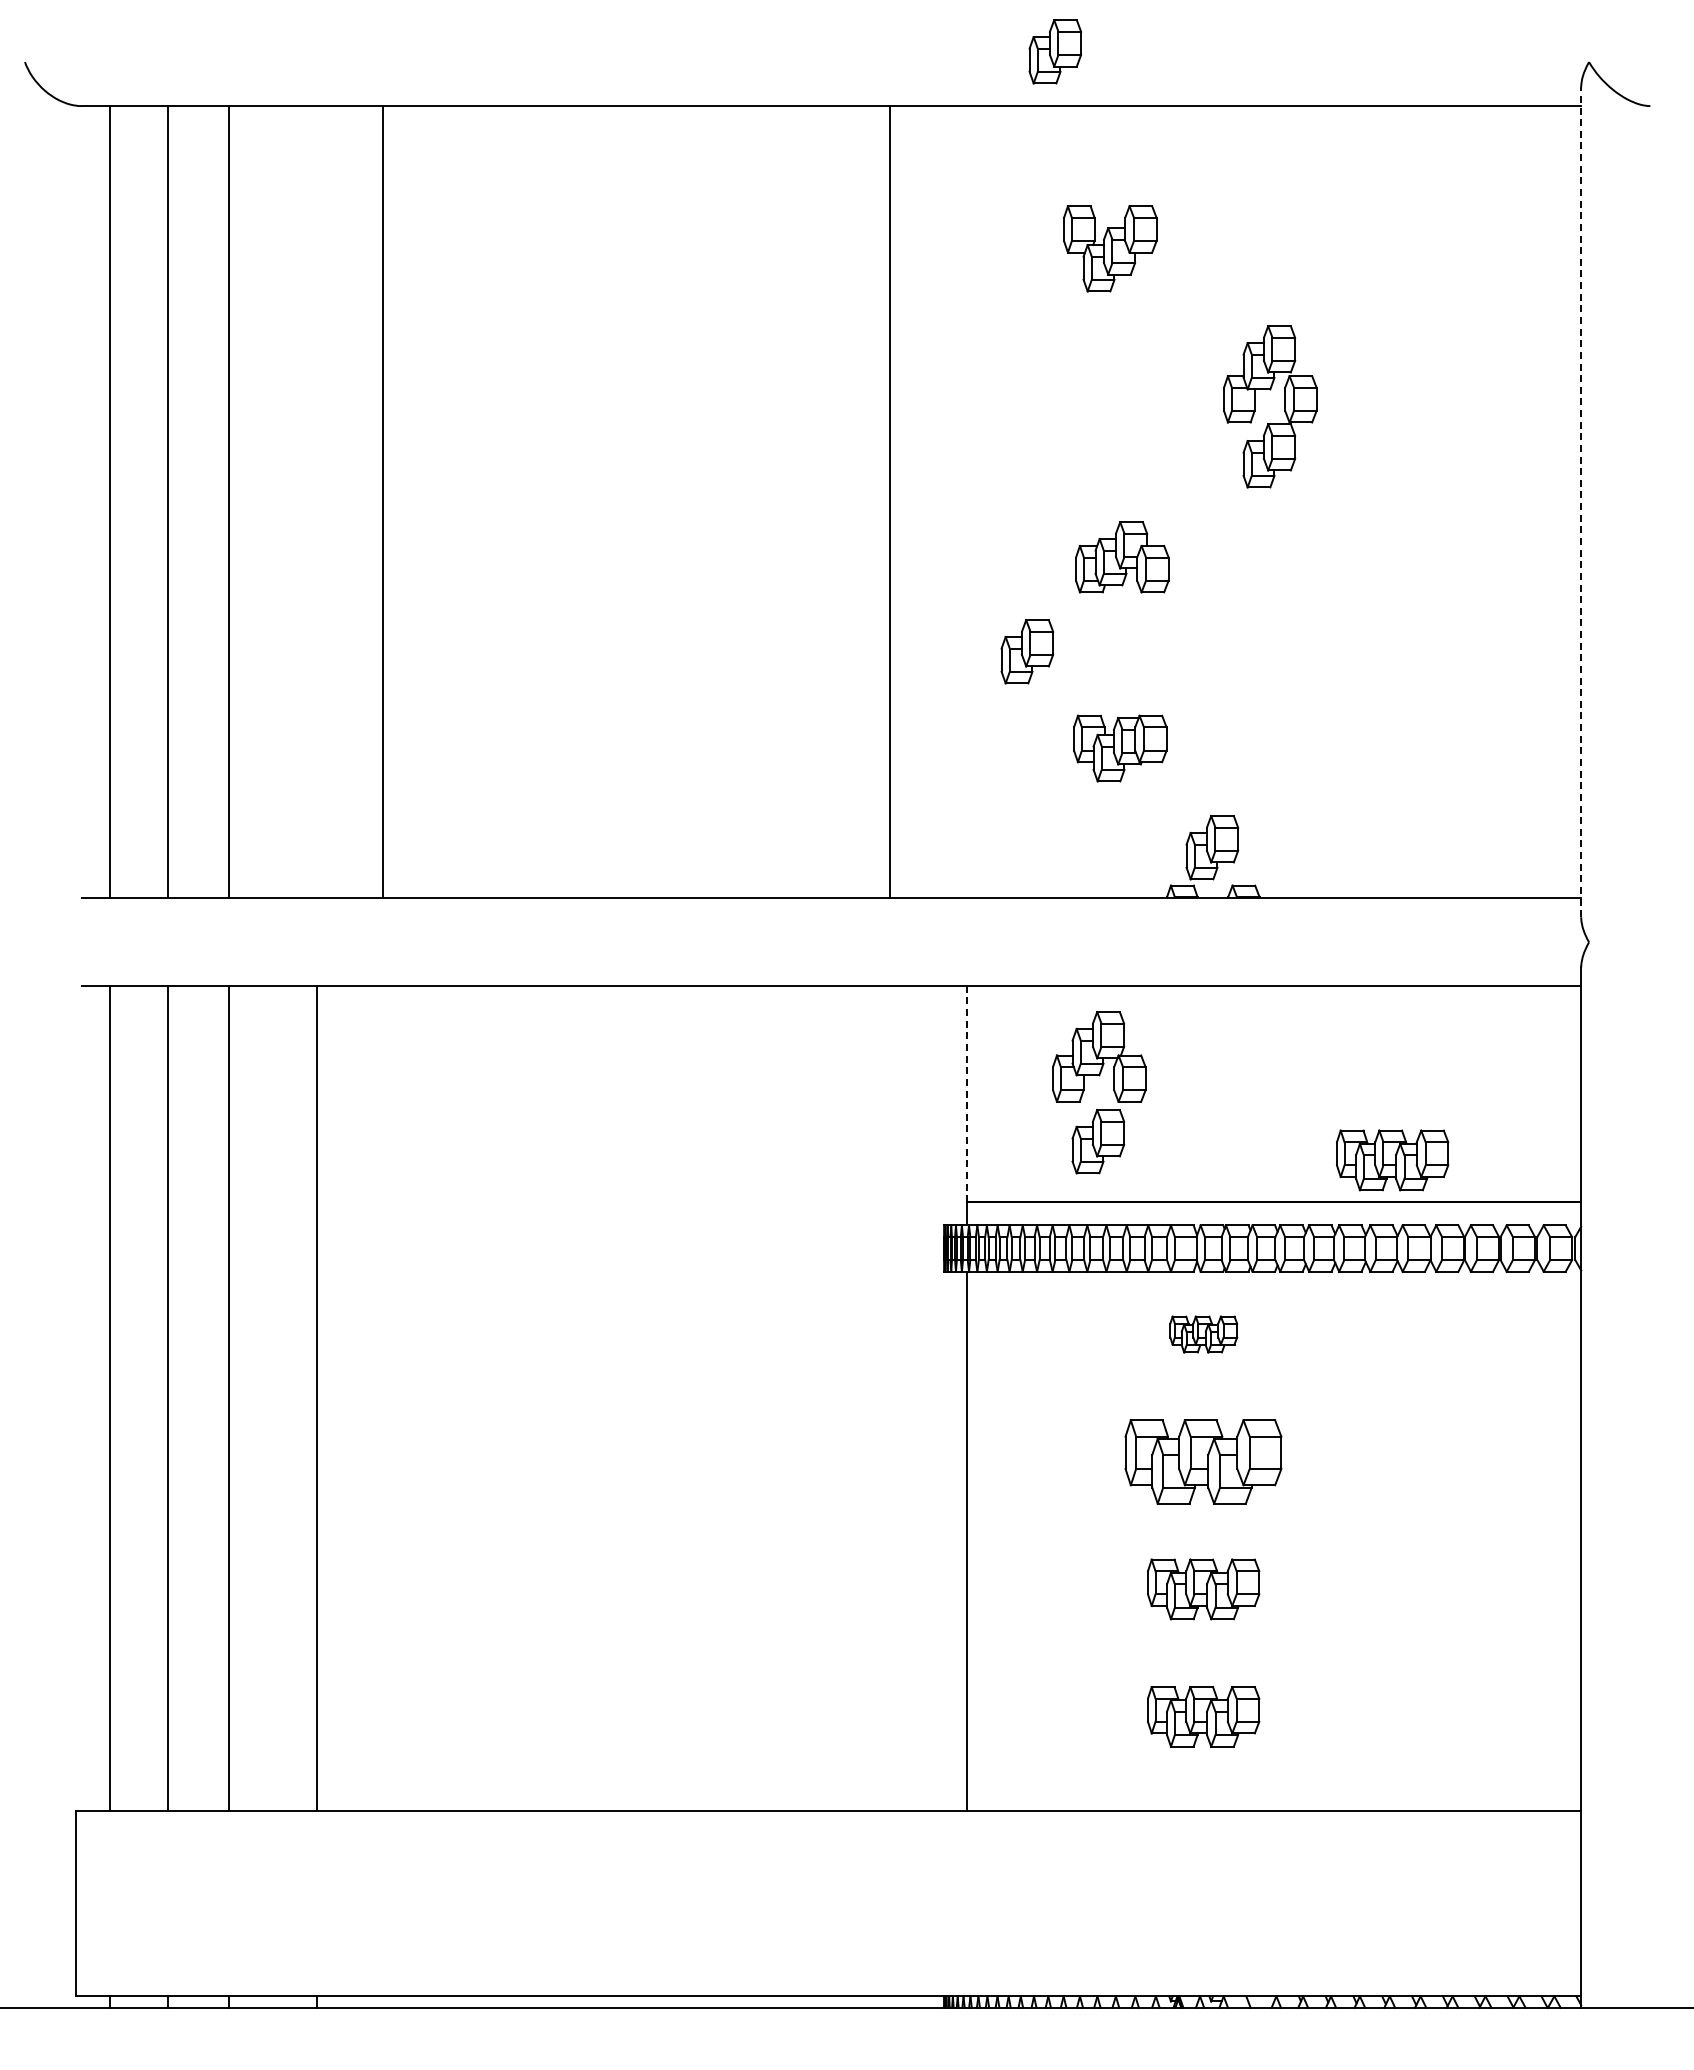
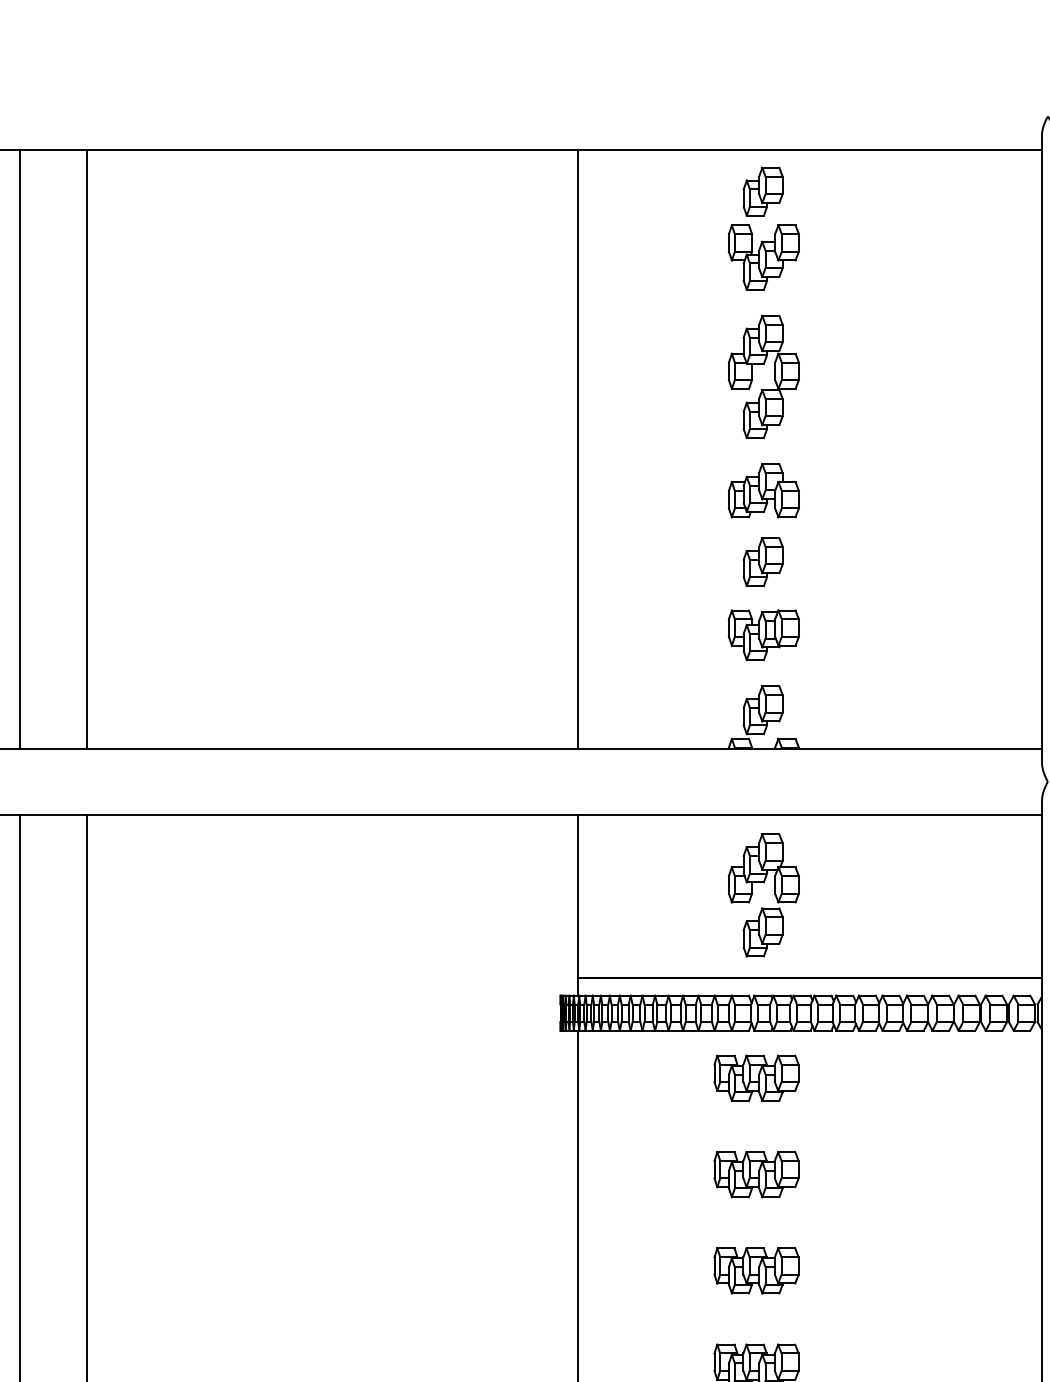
part: (1055, 51) -> (763, 191), moved
part: (1110, 248) -> (764, 257), moved
part: (1284, 406) -> (774, 376), moved
line: (1581, 501) -> (1042, 448), dashed -> solid
line: (383, 502) -> (86, 449), moved
line: (890, 502) -> (578, 449), moved
part: (1122, 557) -> (764, 490), moved
part: (1027, 651) -> (763, 561), moved
part: (1120, 748) -> (764, 635), moved
part: (1113, 1091) -> (774, 894), moved
line: (967, 1094) -> (578, 896), dashed -> solid
part: (1392, 1160) -> (899, 946), removed
part: (1203, 1334) -> (756, 1078), size x1.67
part: (1203, 1461) -> (756, 1174), size x0.71

